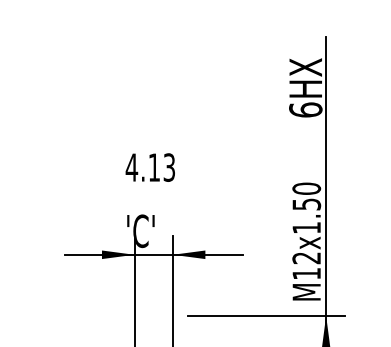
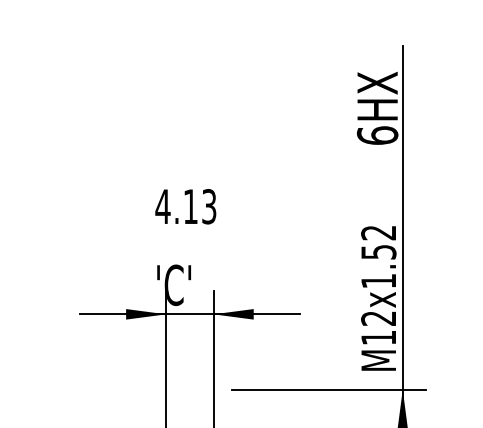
text: (306, 188) -> (378, 232), M12x1.50 -> M12x1.52

